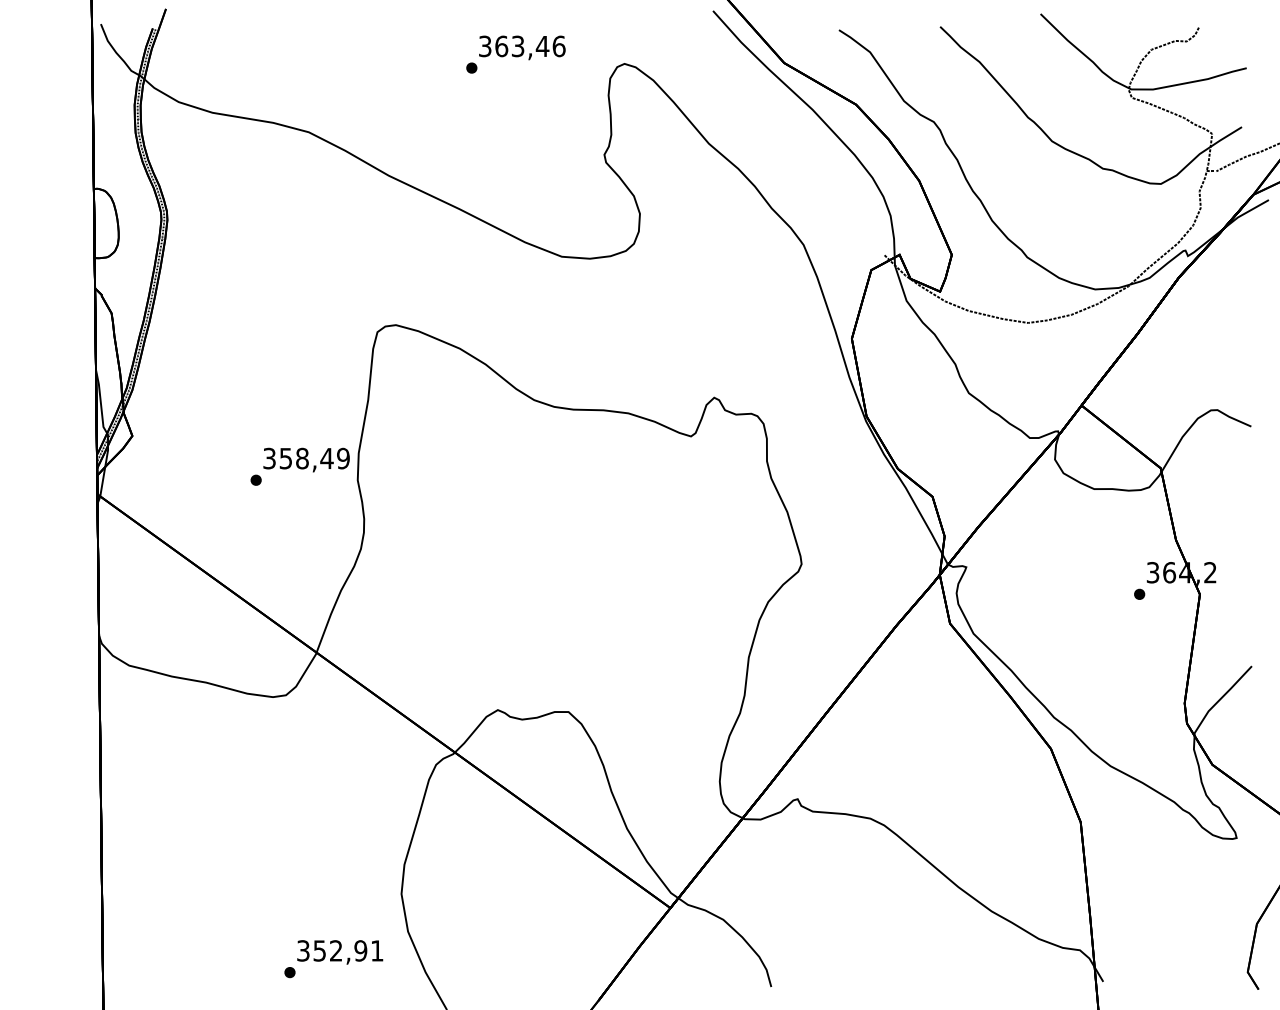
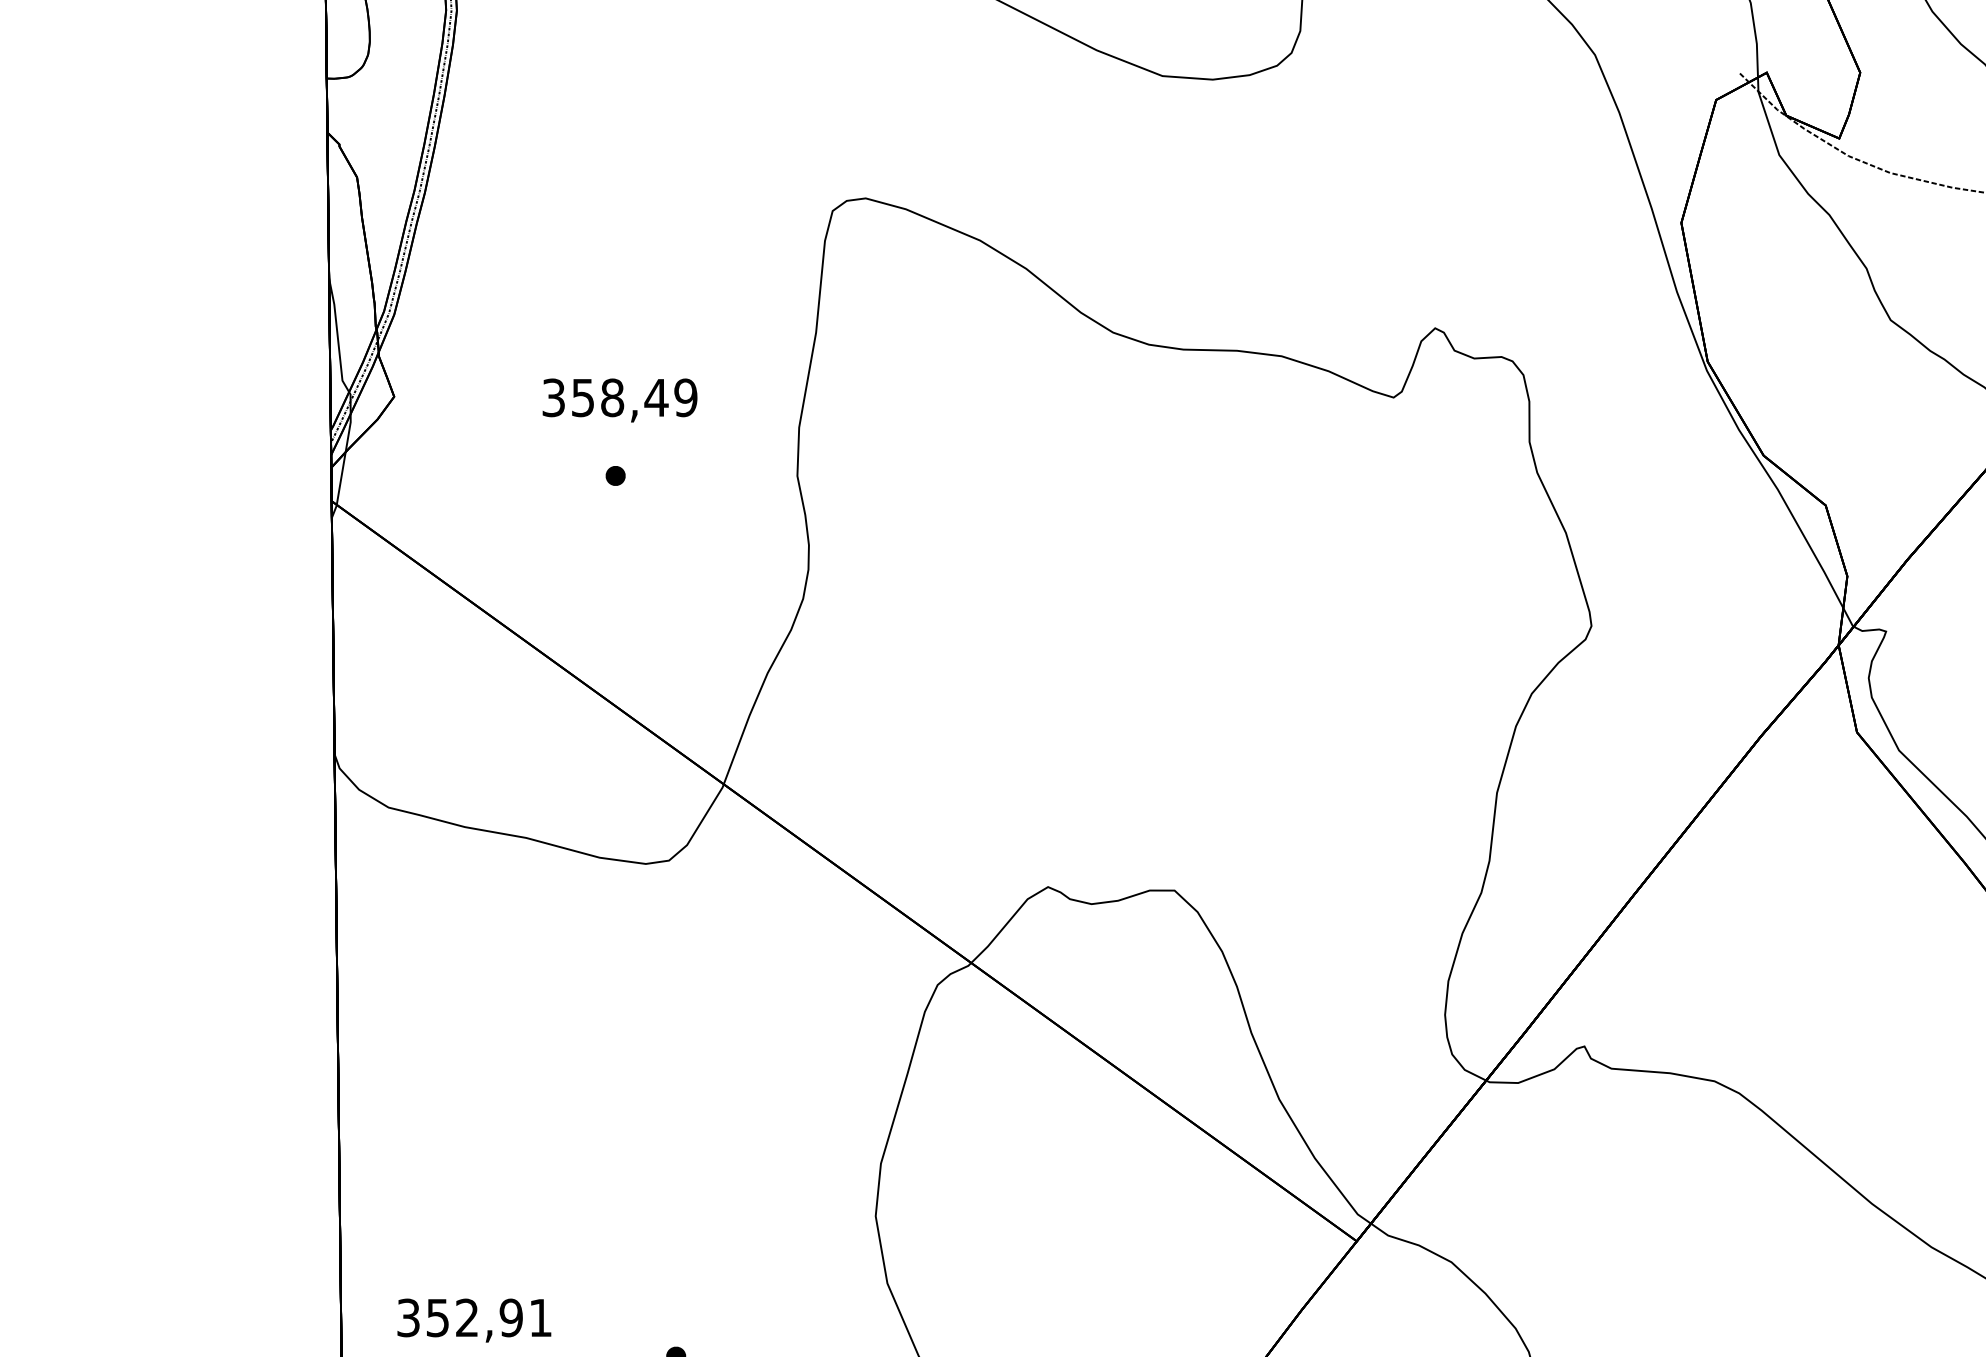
text: (306, 459) -> (619, 399), moved
text: (340, 952) -> (474, 1320), moved

